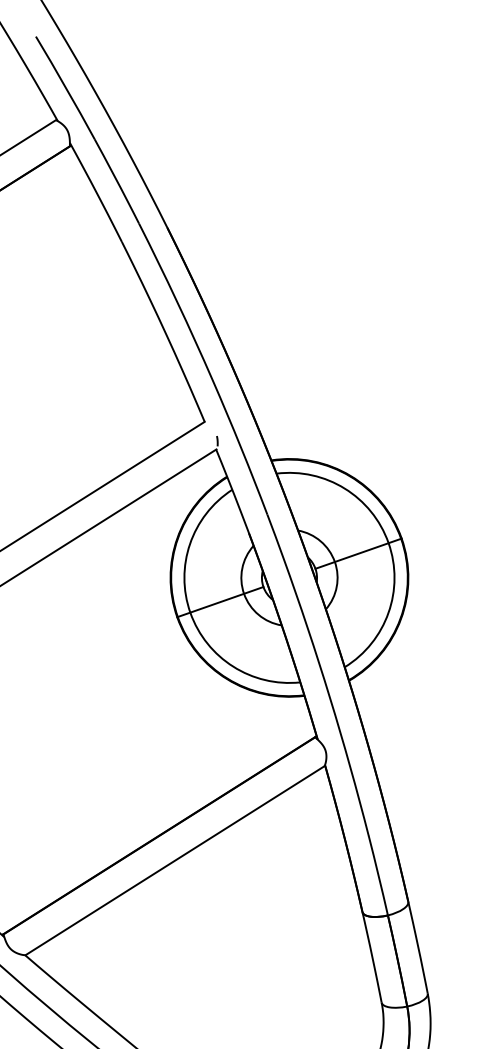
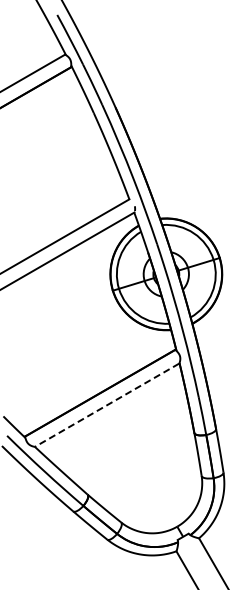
line: (173, 861) -> (106, 405), solid -> dashed

